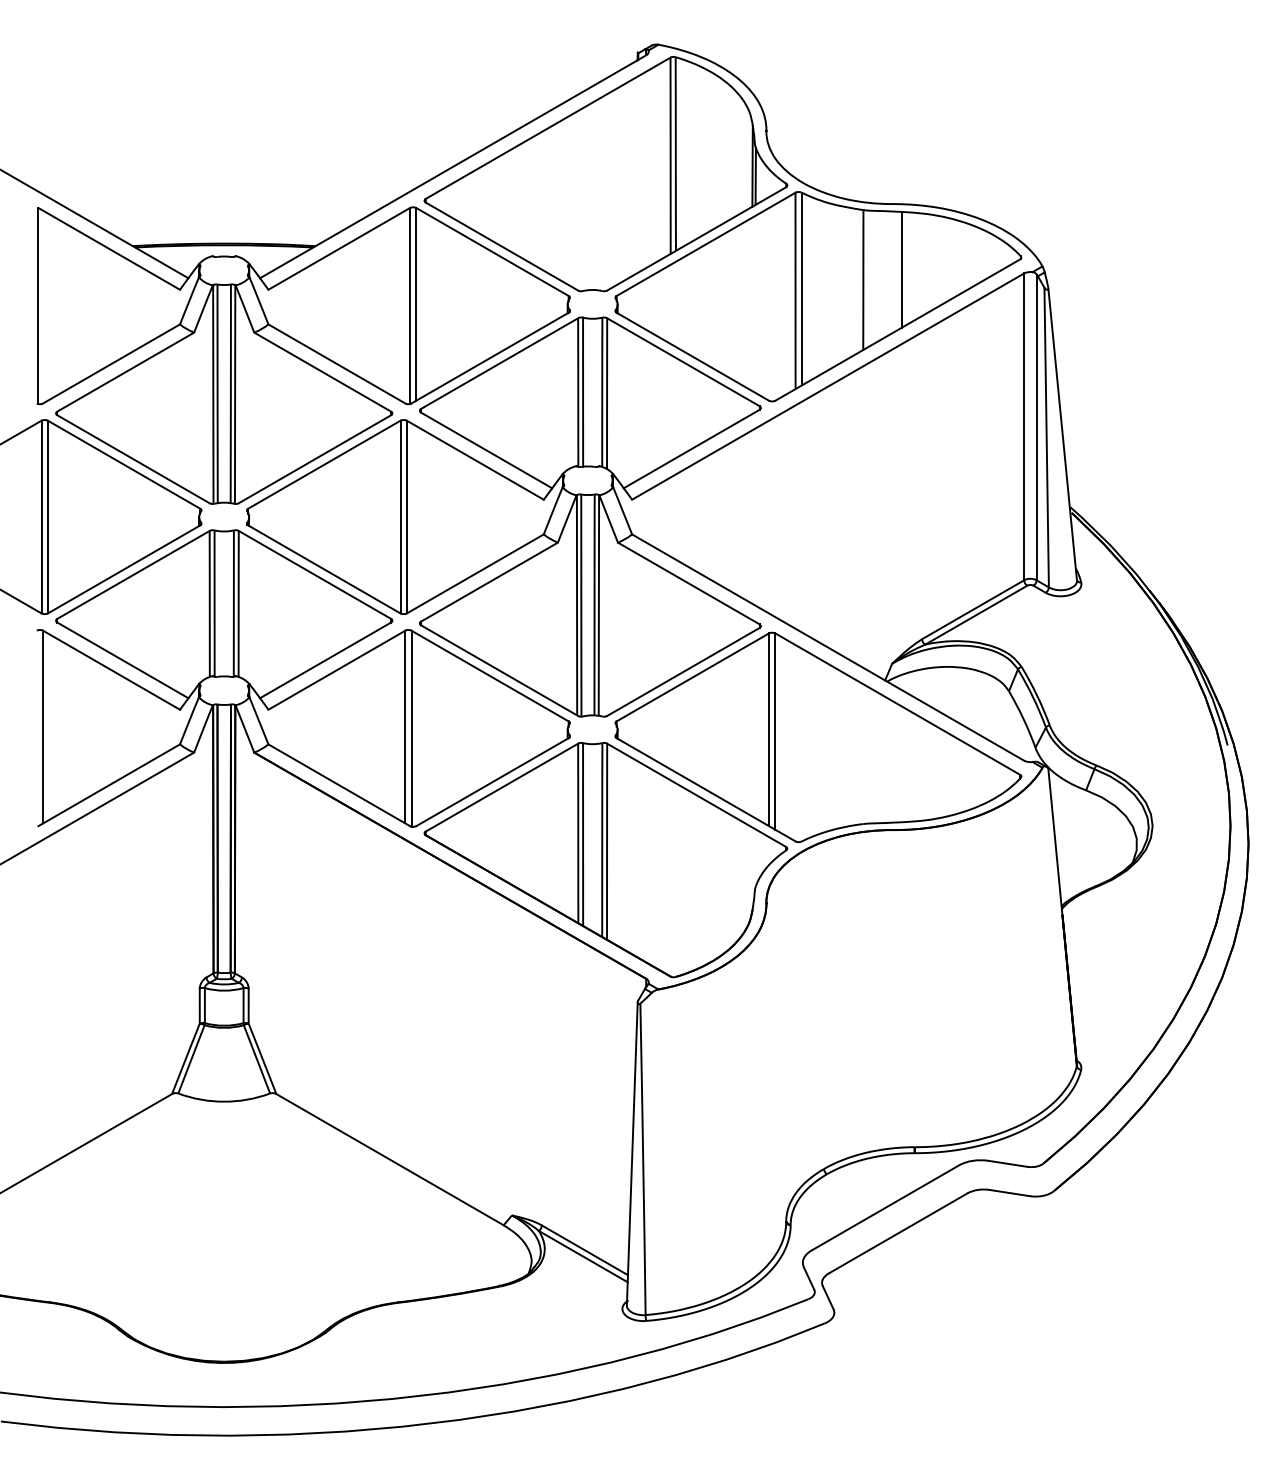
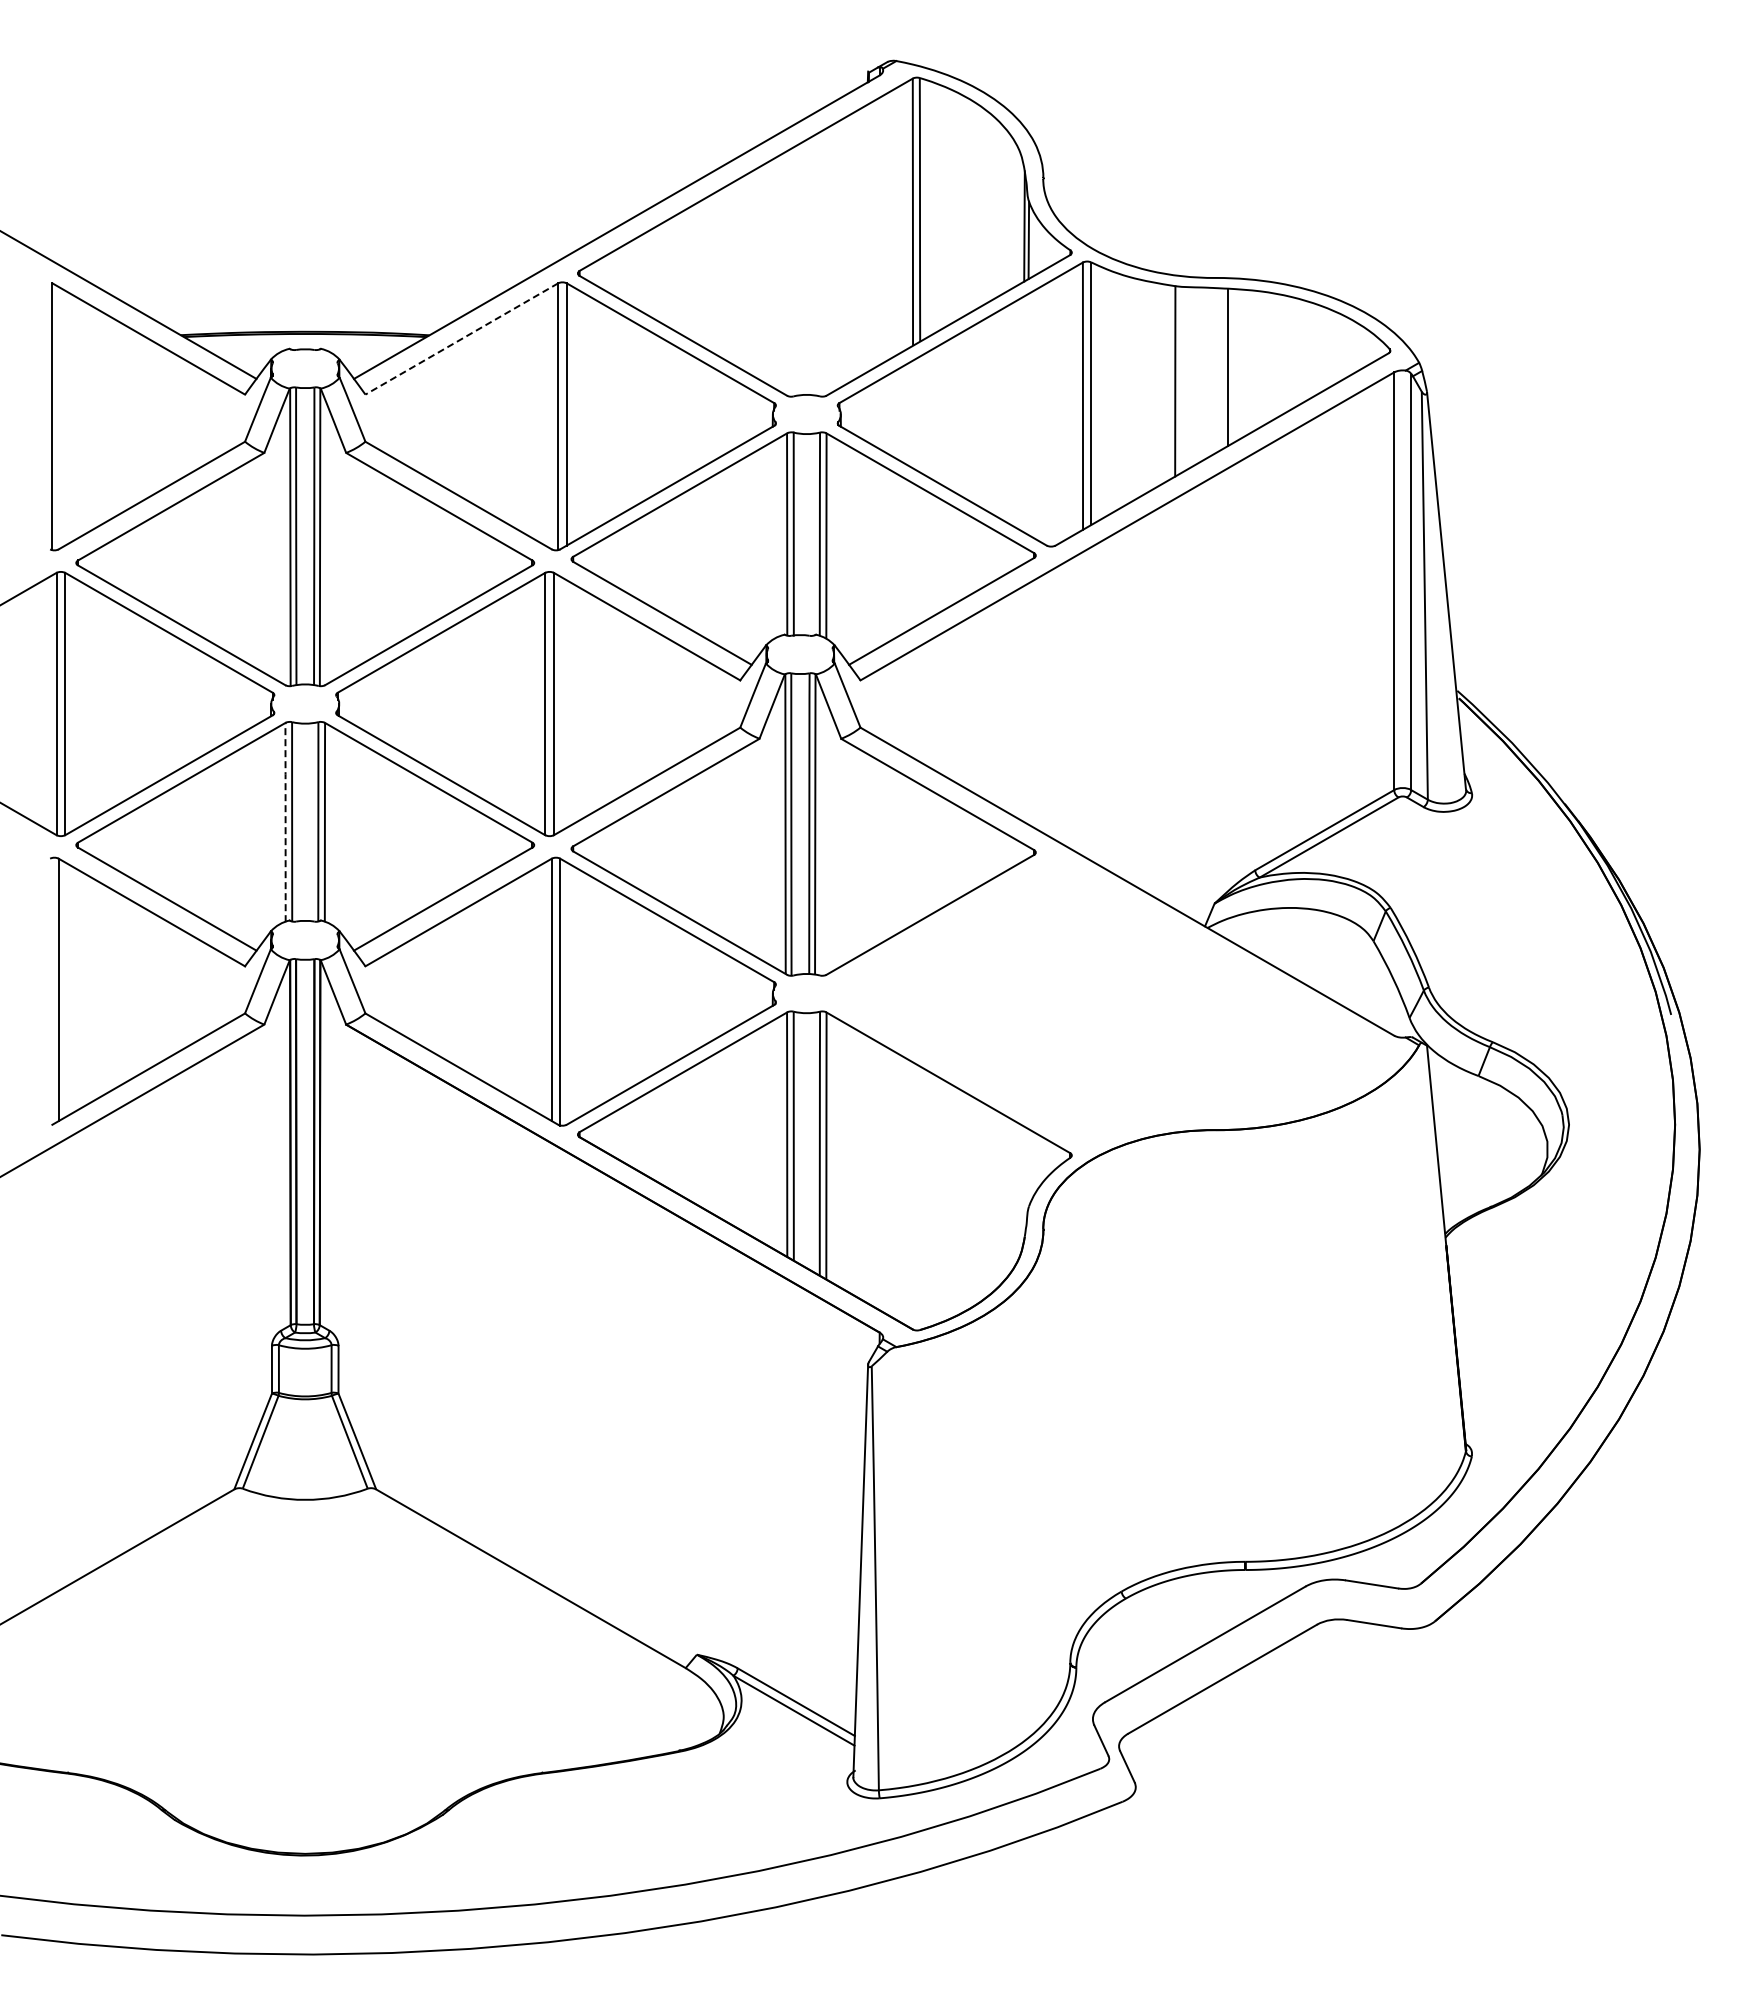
line: (339, 249) -> (461, 339), solid -> dashed
line: (209, 603) -> (285, 821), solid -> dashed
part: (817, 737) -> (1113, 1003), removed

